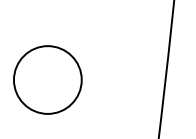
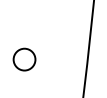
circle: (47, 79) -> (24, 59), size x0.6

